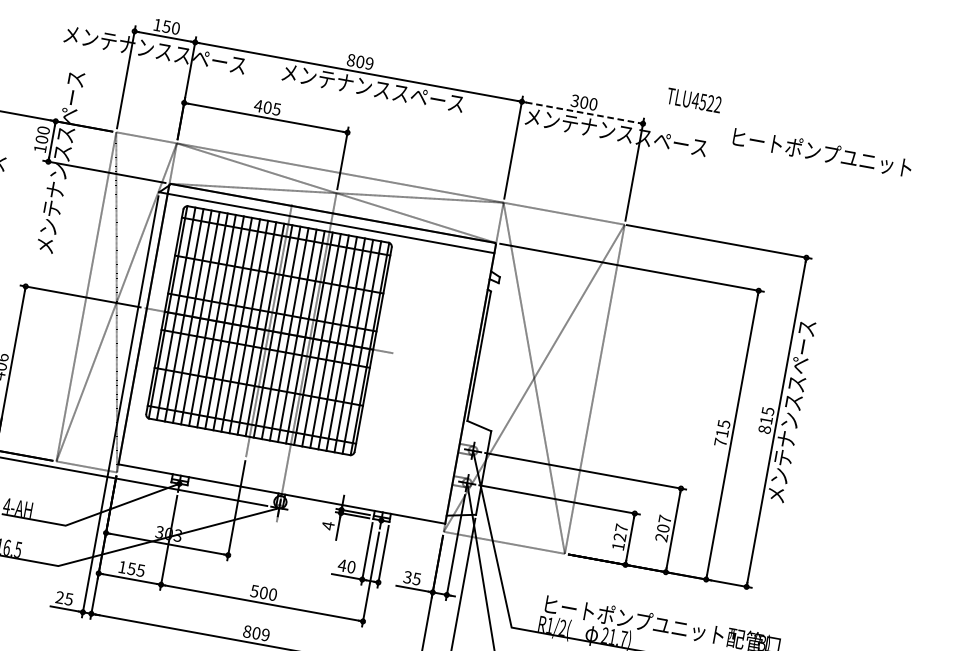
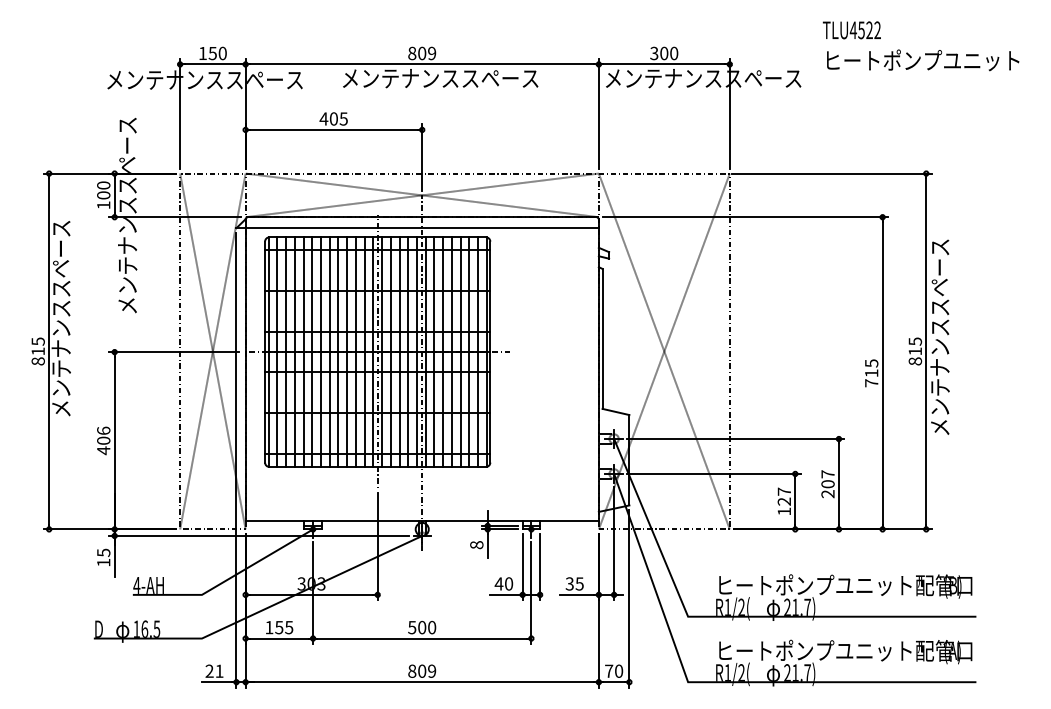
text: (693, 100) -> (851, 30), moved
line: (582, 112) -> (664, 64), dashed -> solid
text: (328, 525) -> (476, 544), 4 -> 8
text: (69, 598) -> (219, 670), 25 -> 21

